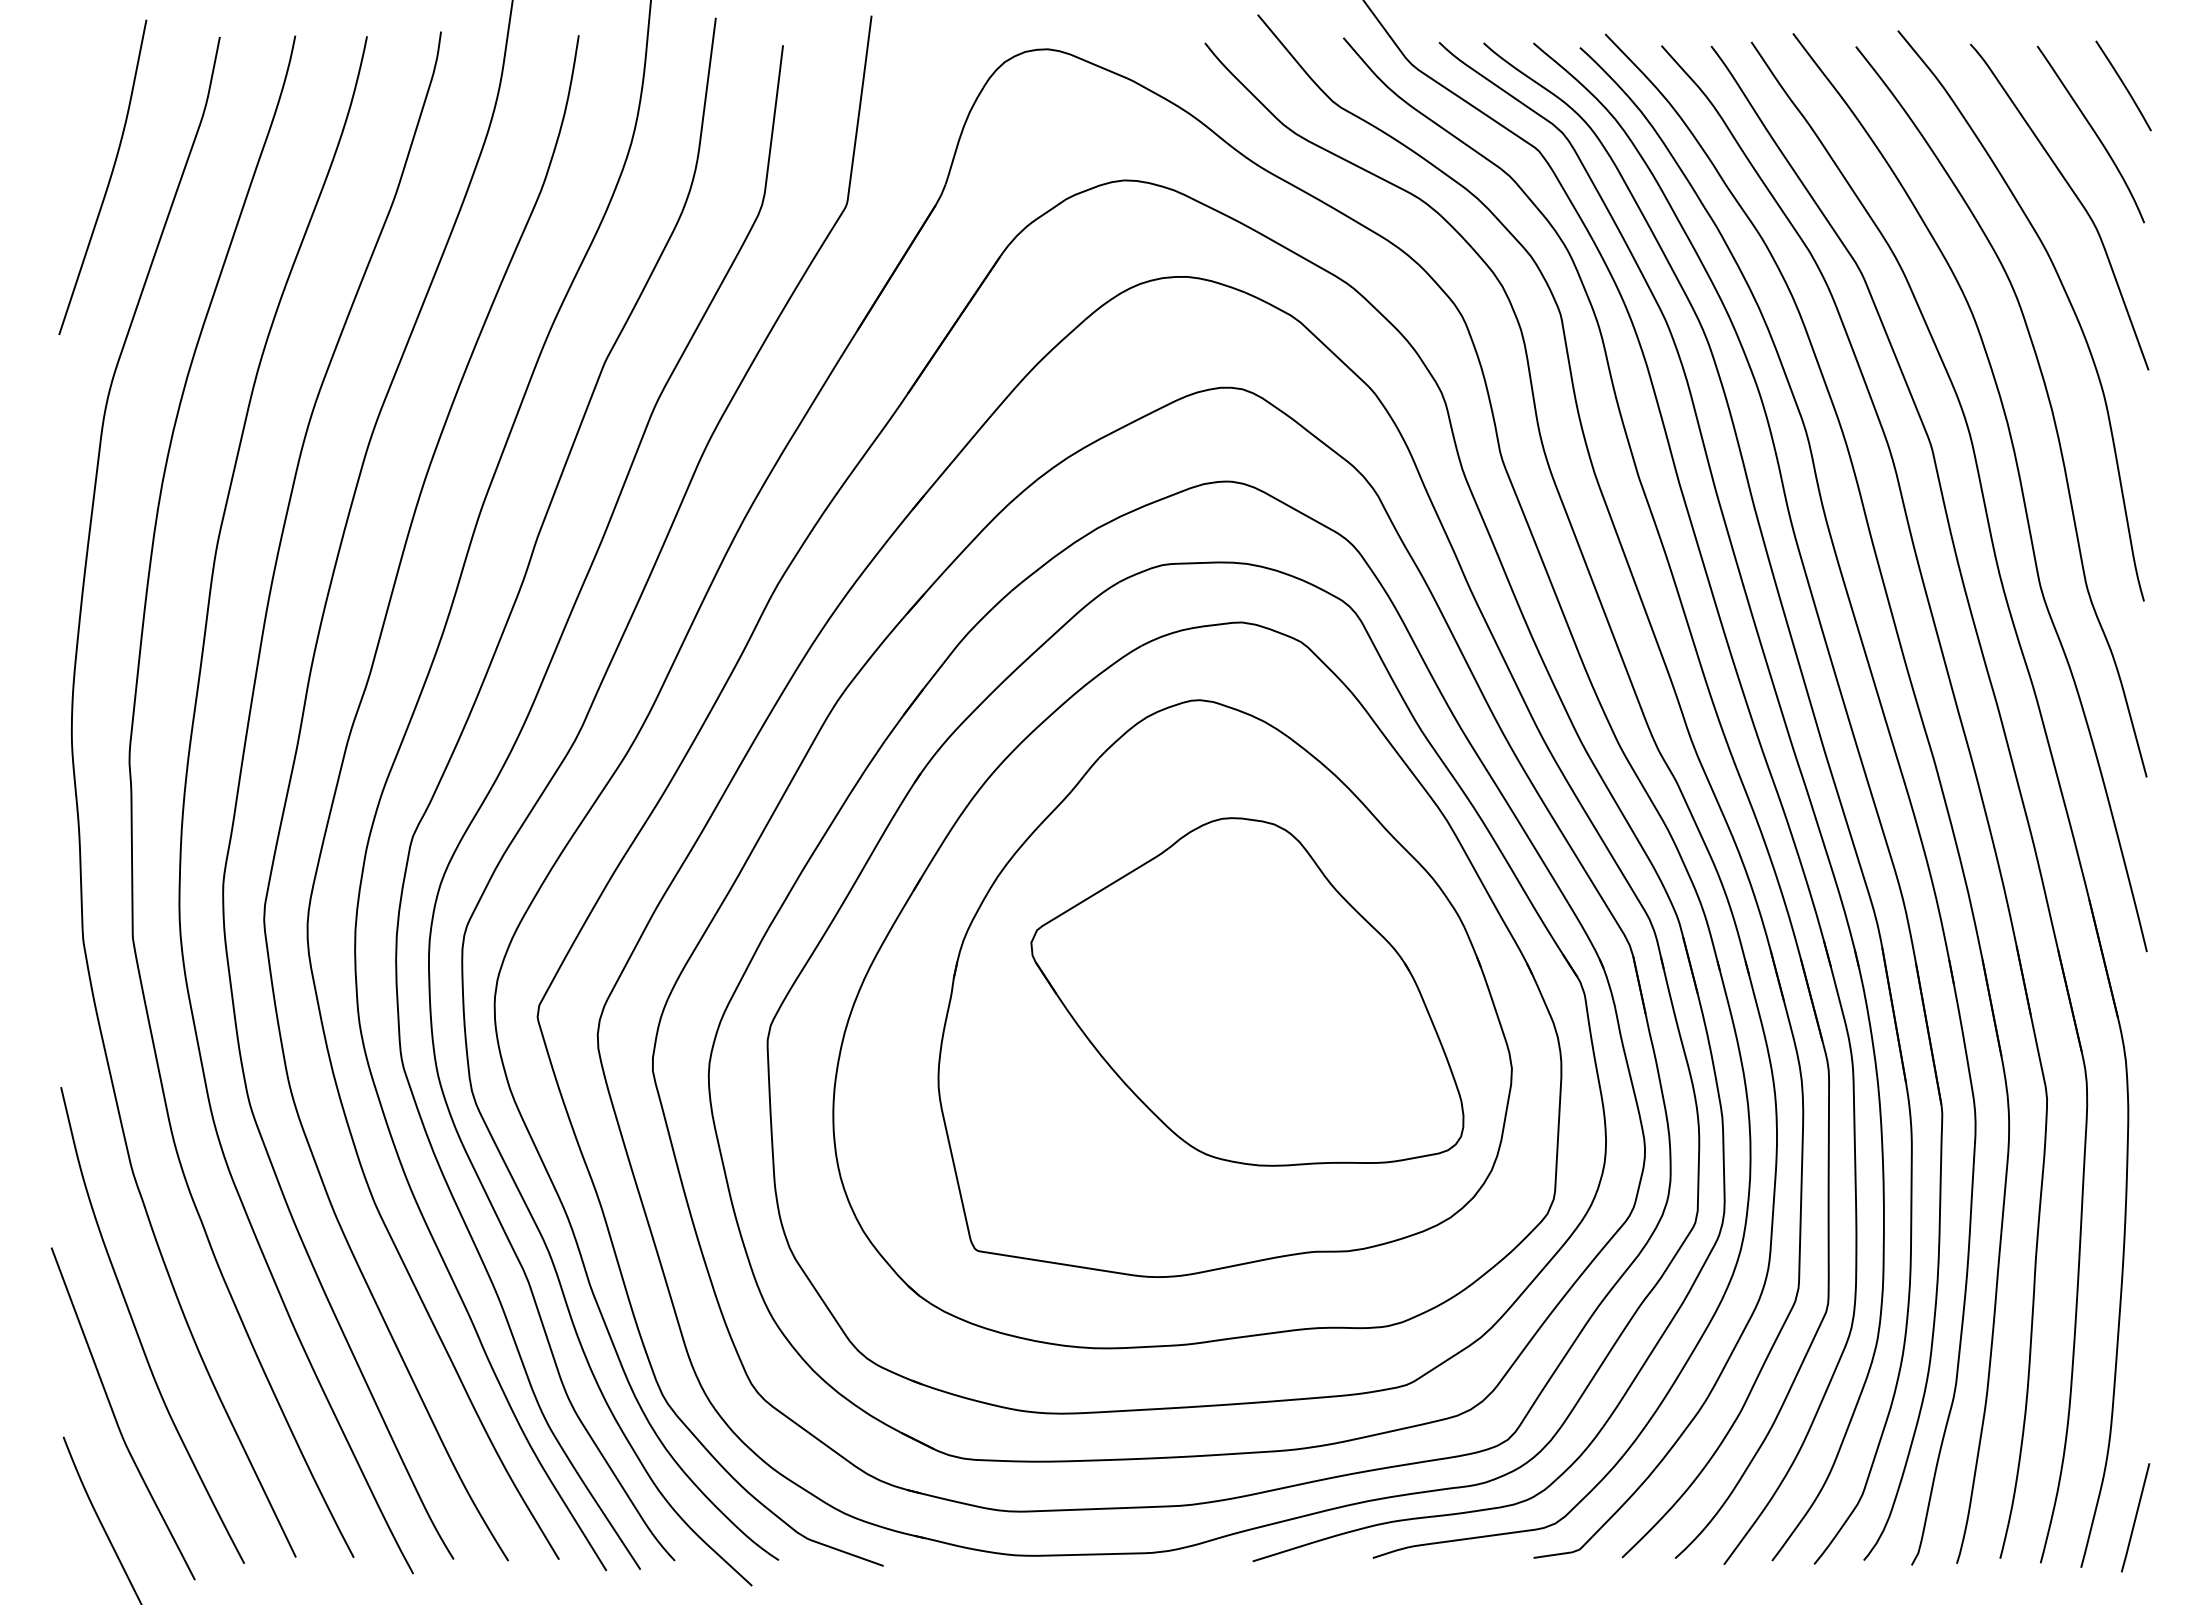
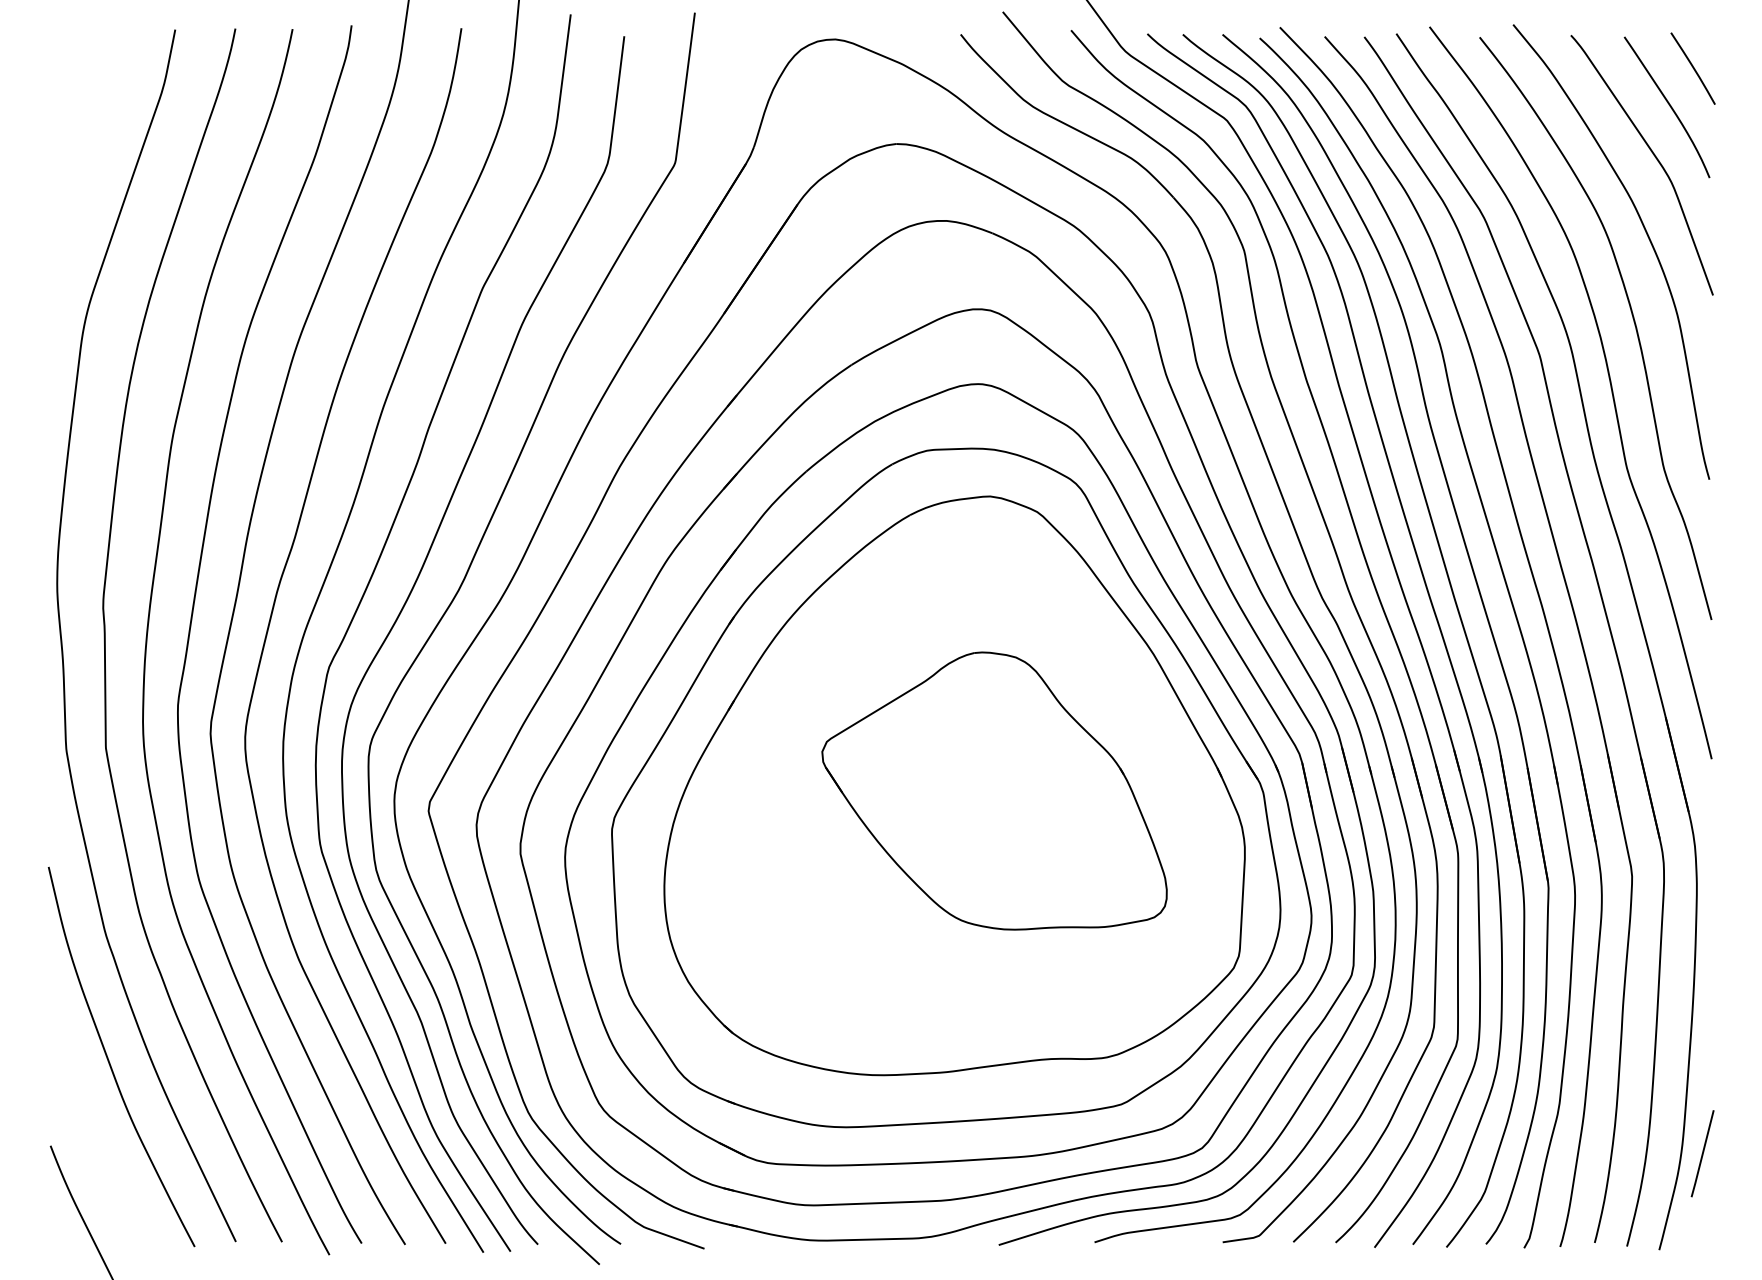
curve: (108, 180) -> (86, 144), removed
part: (1224, 988) -> (976, 788), removed
curve: (115, 1415) -> (92, 1128), removed
line: (2135, 1517) -> (1702, 1153), moved

